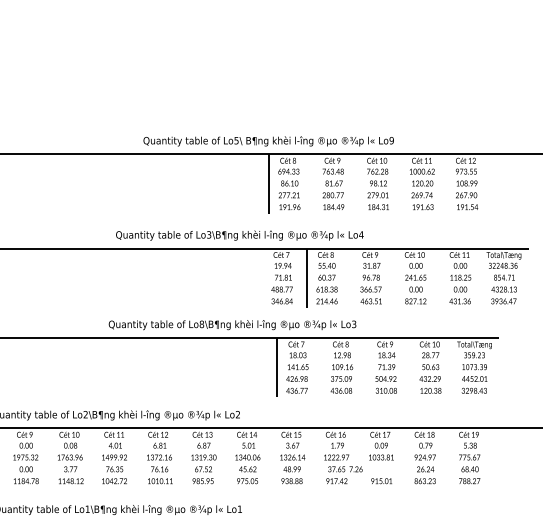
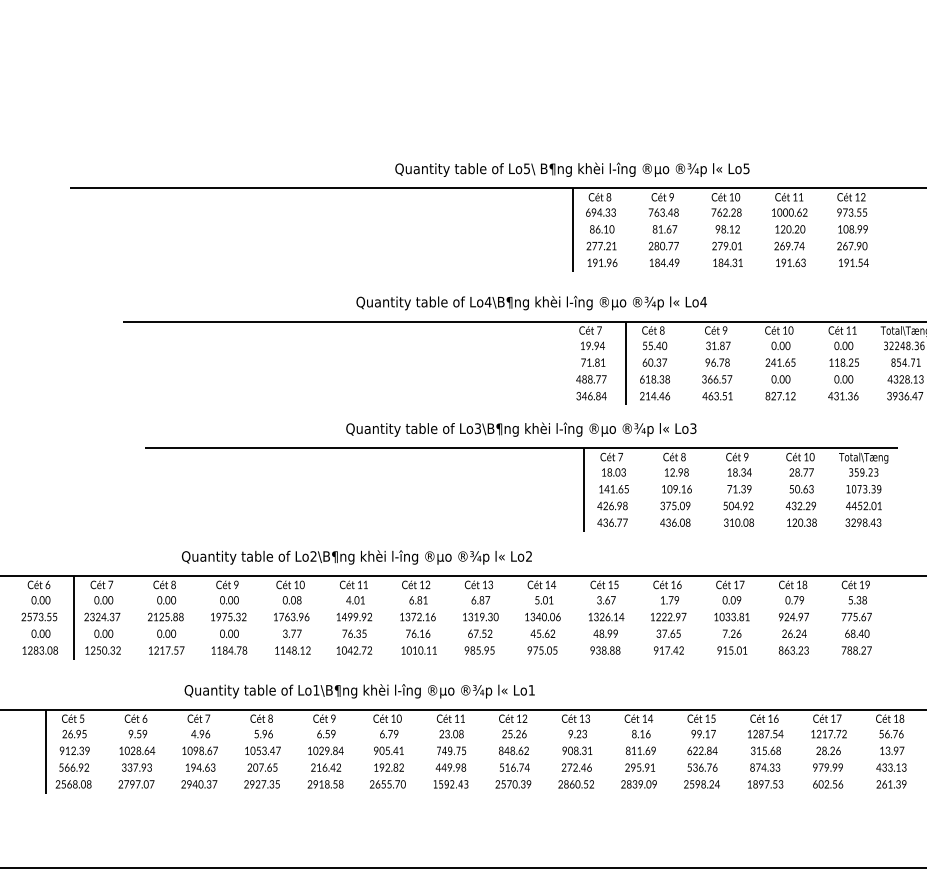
text: (391, 140) -> (746, 168), Lo9 -> Lo5
text: (208, 234) -> (487, 301), Lo3\B¶ng -> Lo4\B¶ng
text: (201, 324) -> (477, 428), Lo8\B¶ng -> Lo3\B¶ng
text: (356, 469) -> (732, 633), moved

